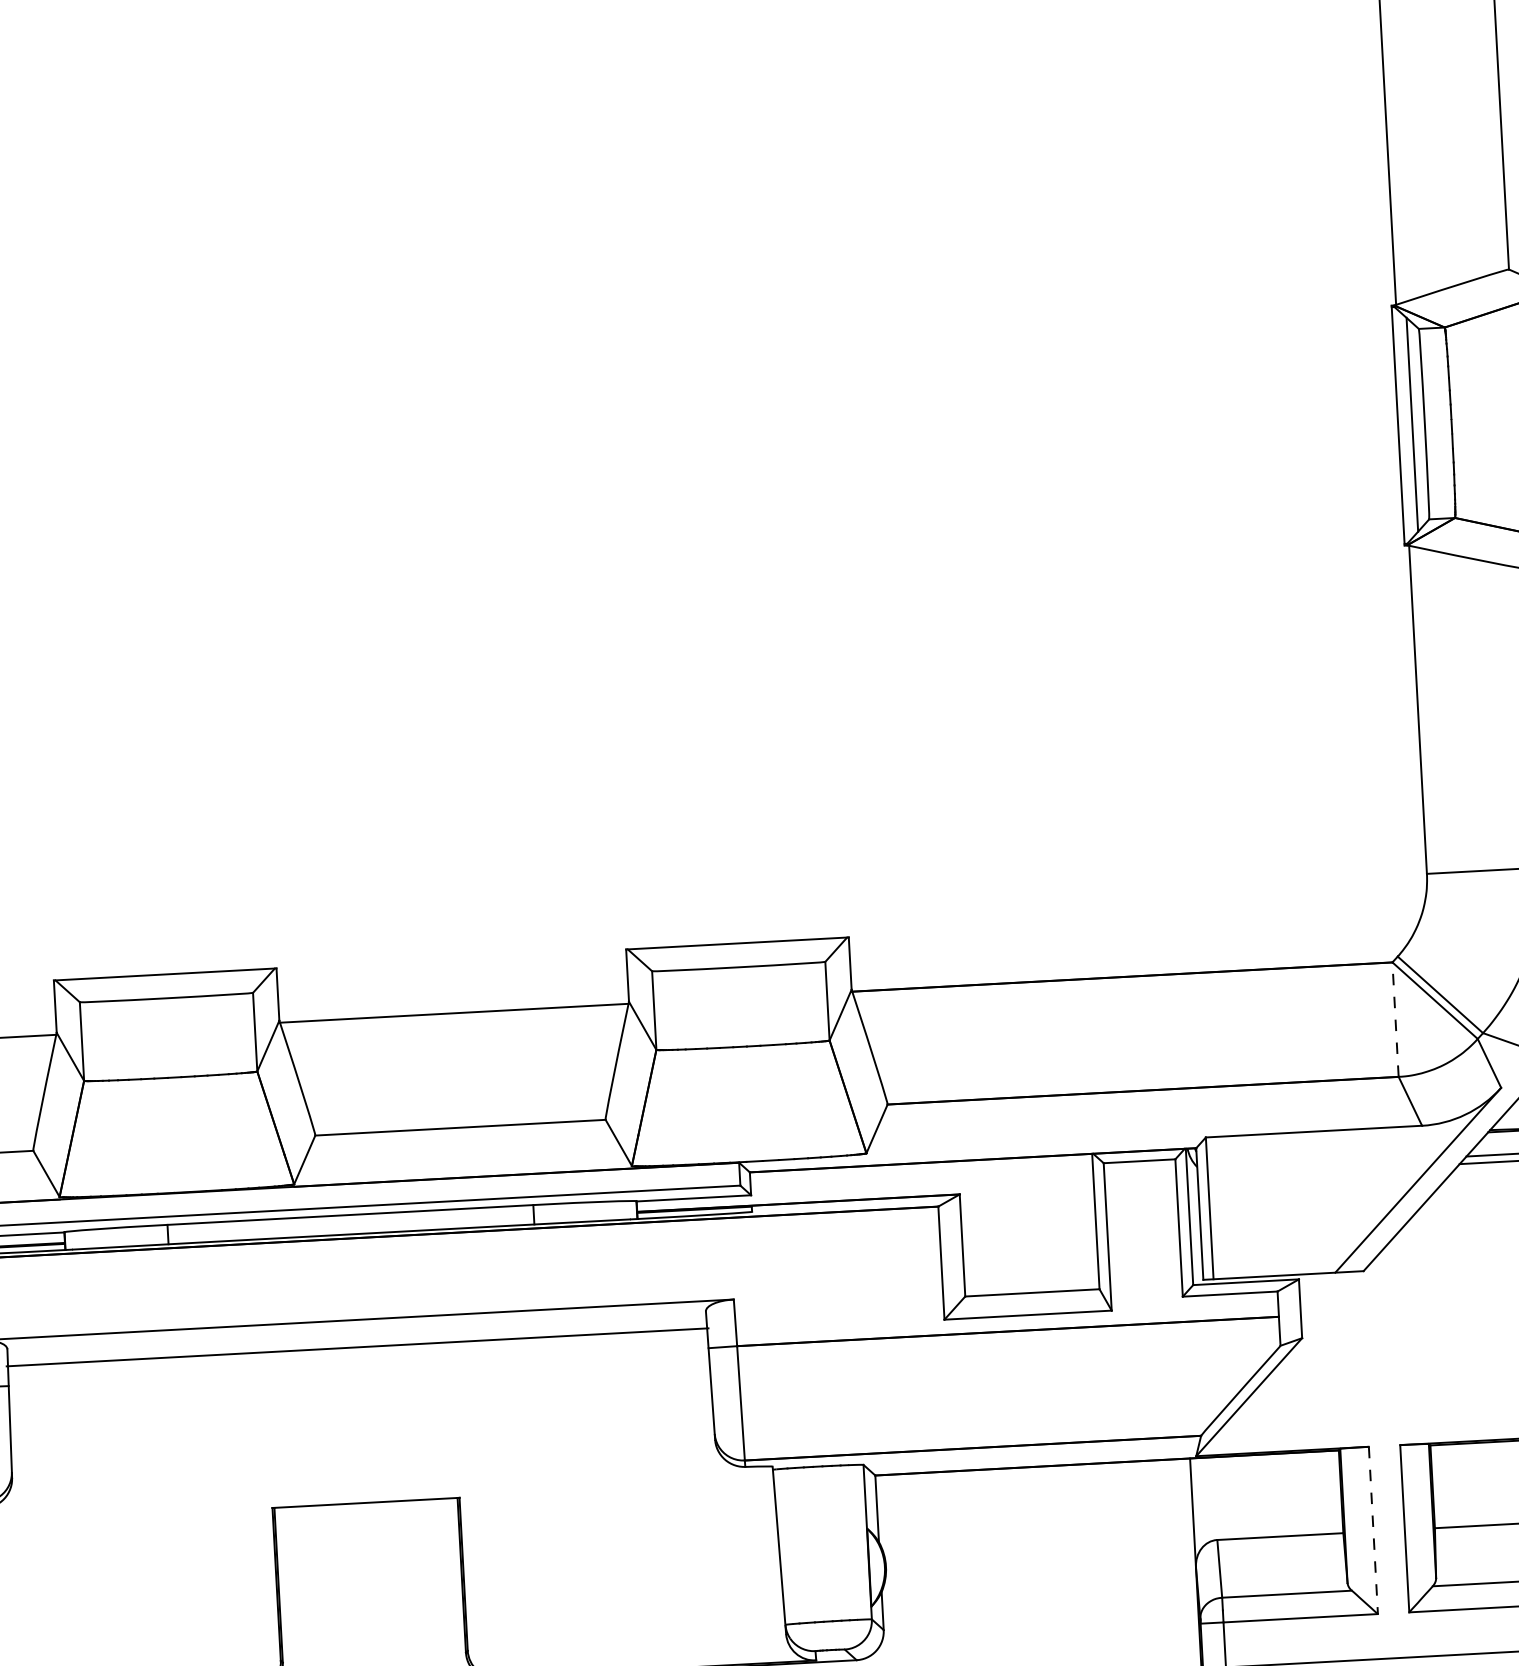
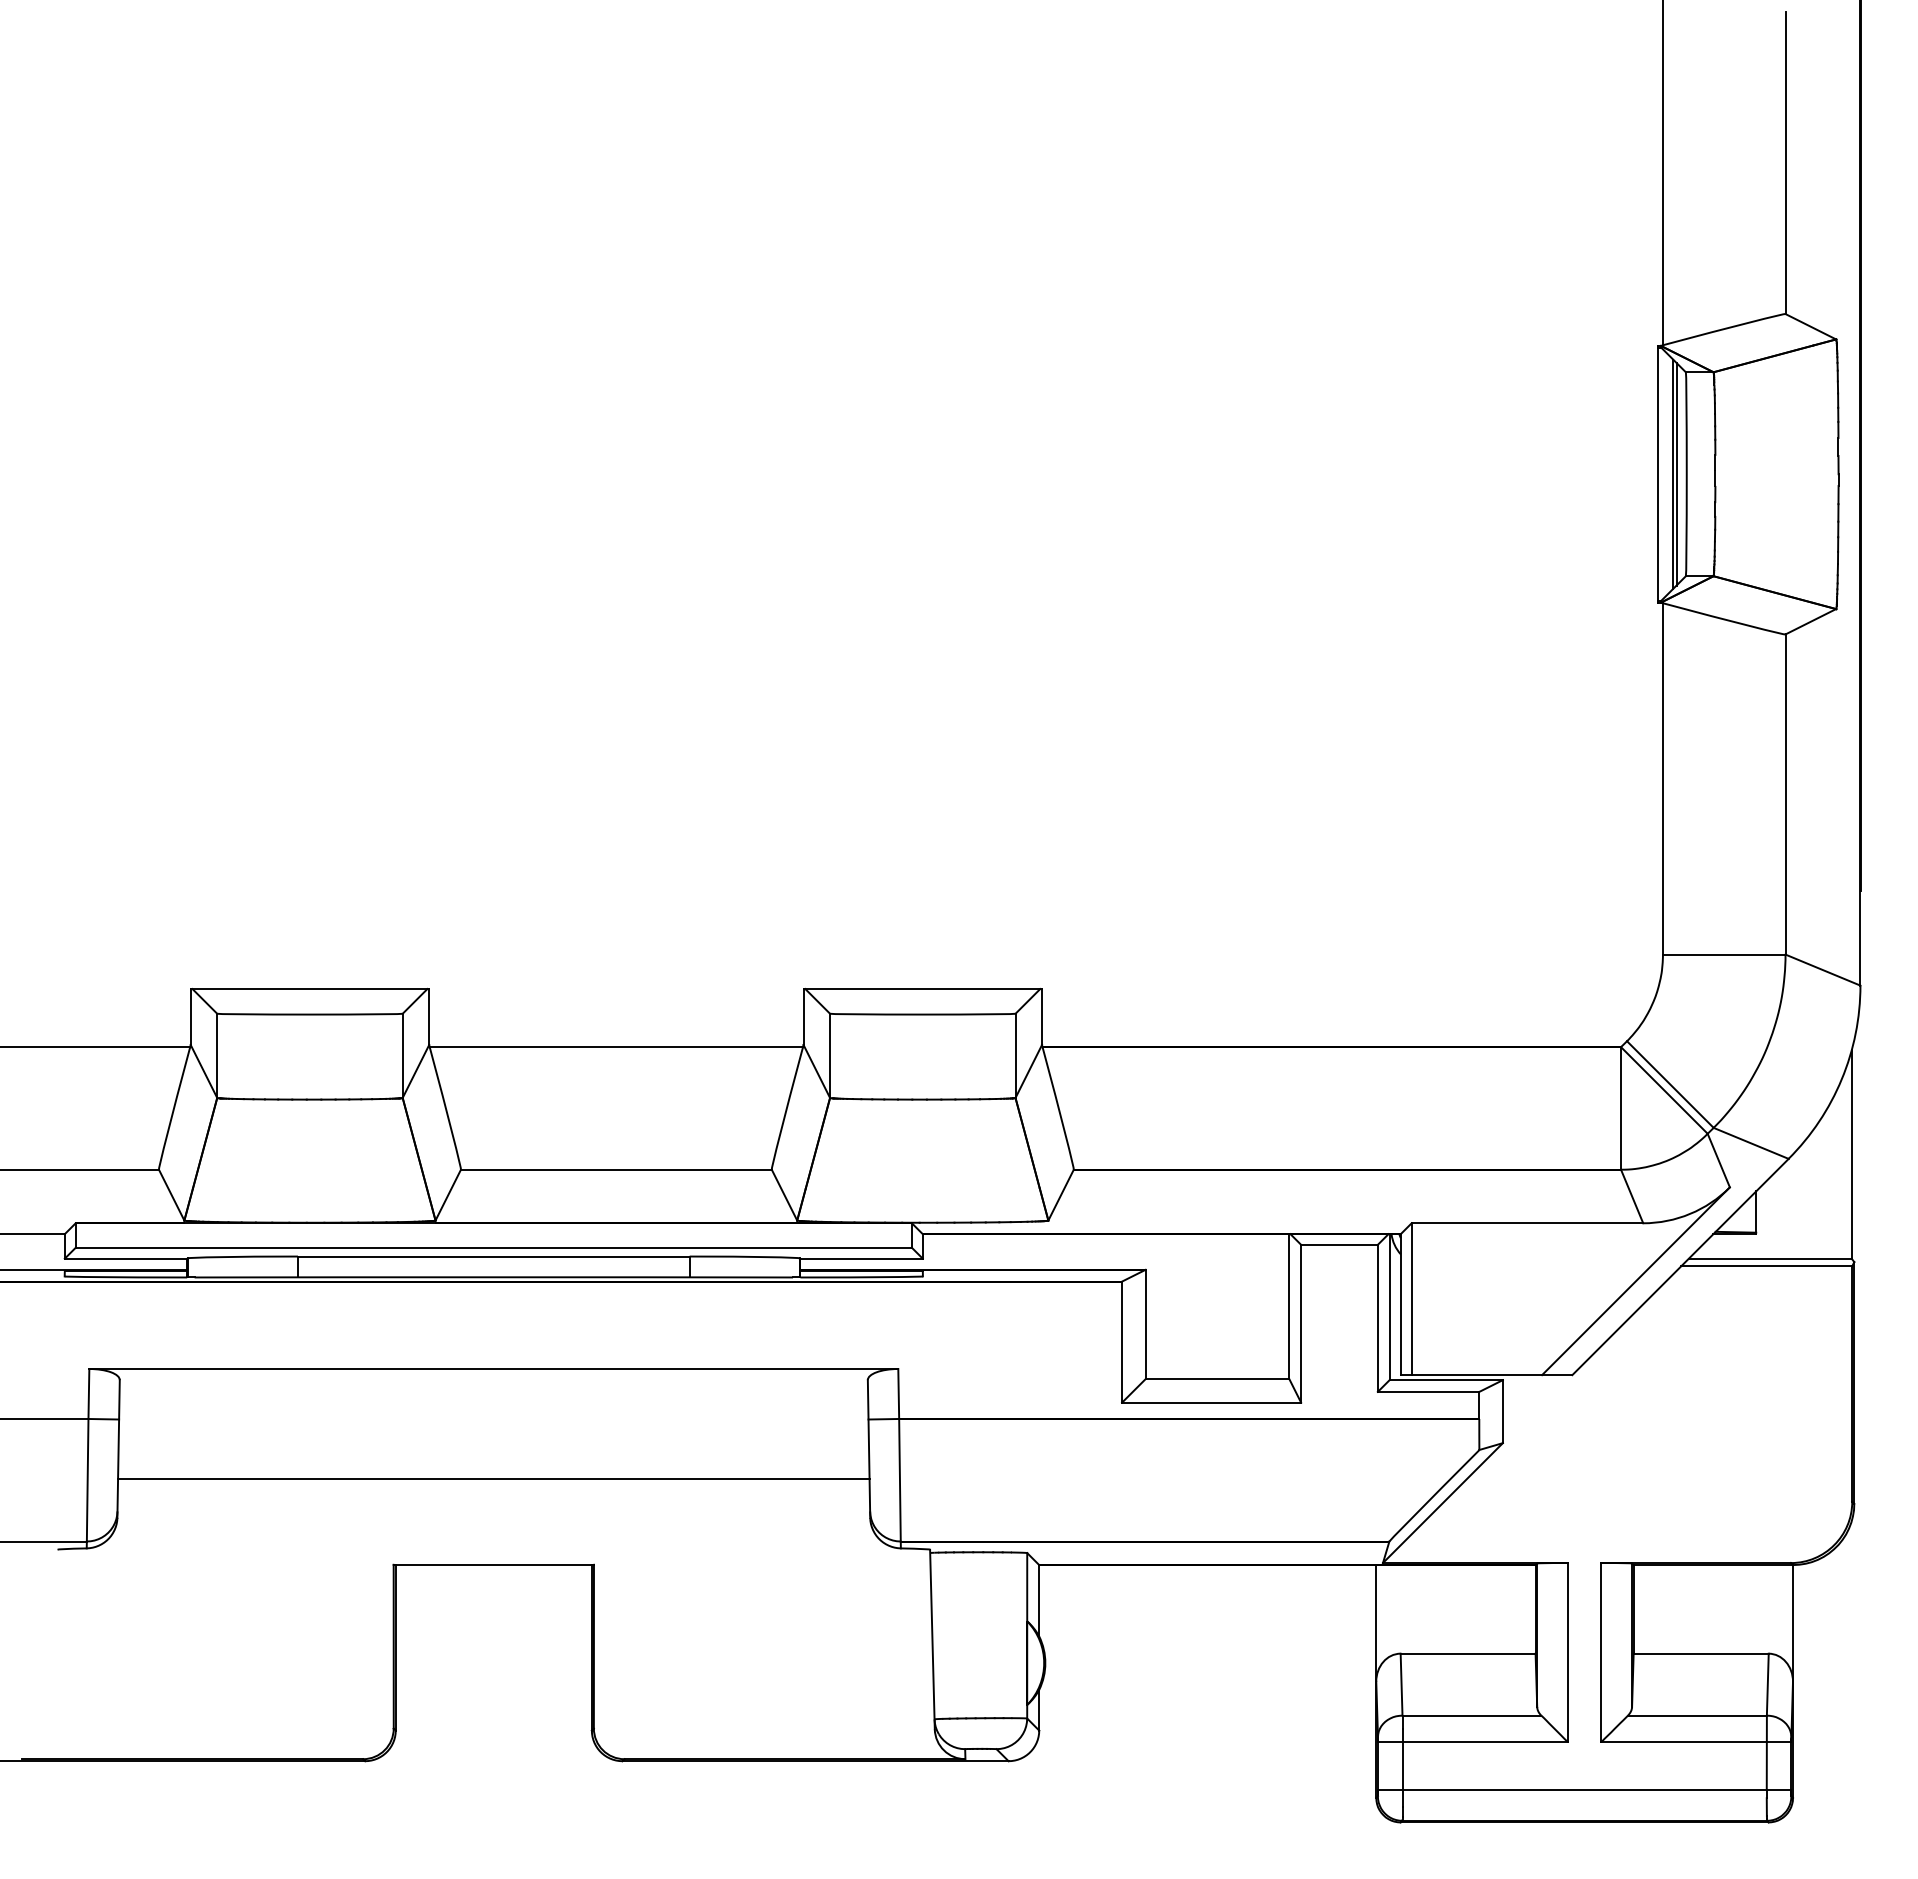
line: (1415, 423) -> (1676, 473), added
line: (1395, 1018) -> (1621, 1107), dashed -> solid
line: (357, 1347) -> (493, 1479), moved
line: (1373, 1530) -> (1567, 1652), dashed -> solid

